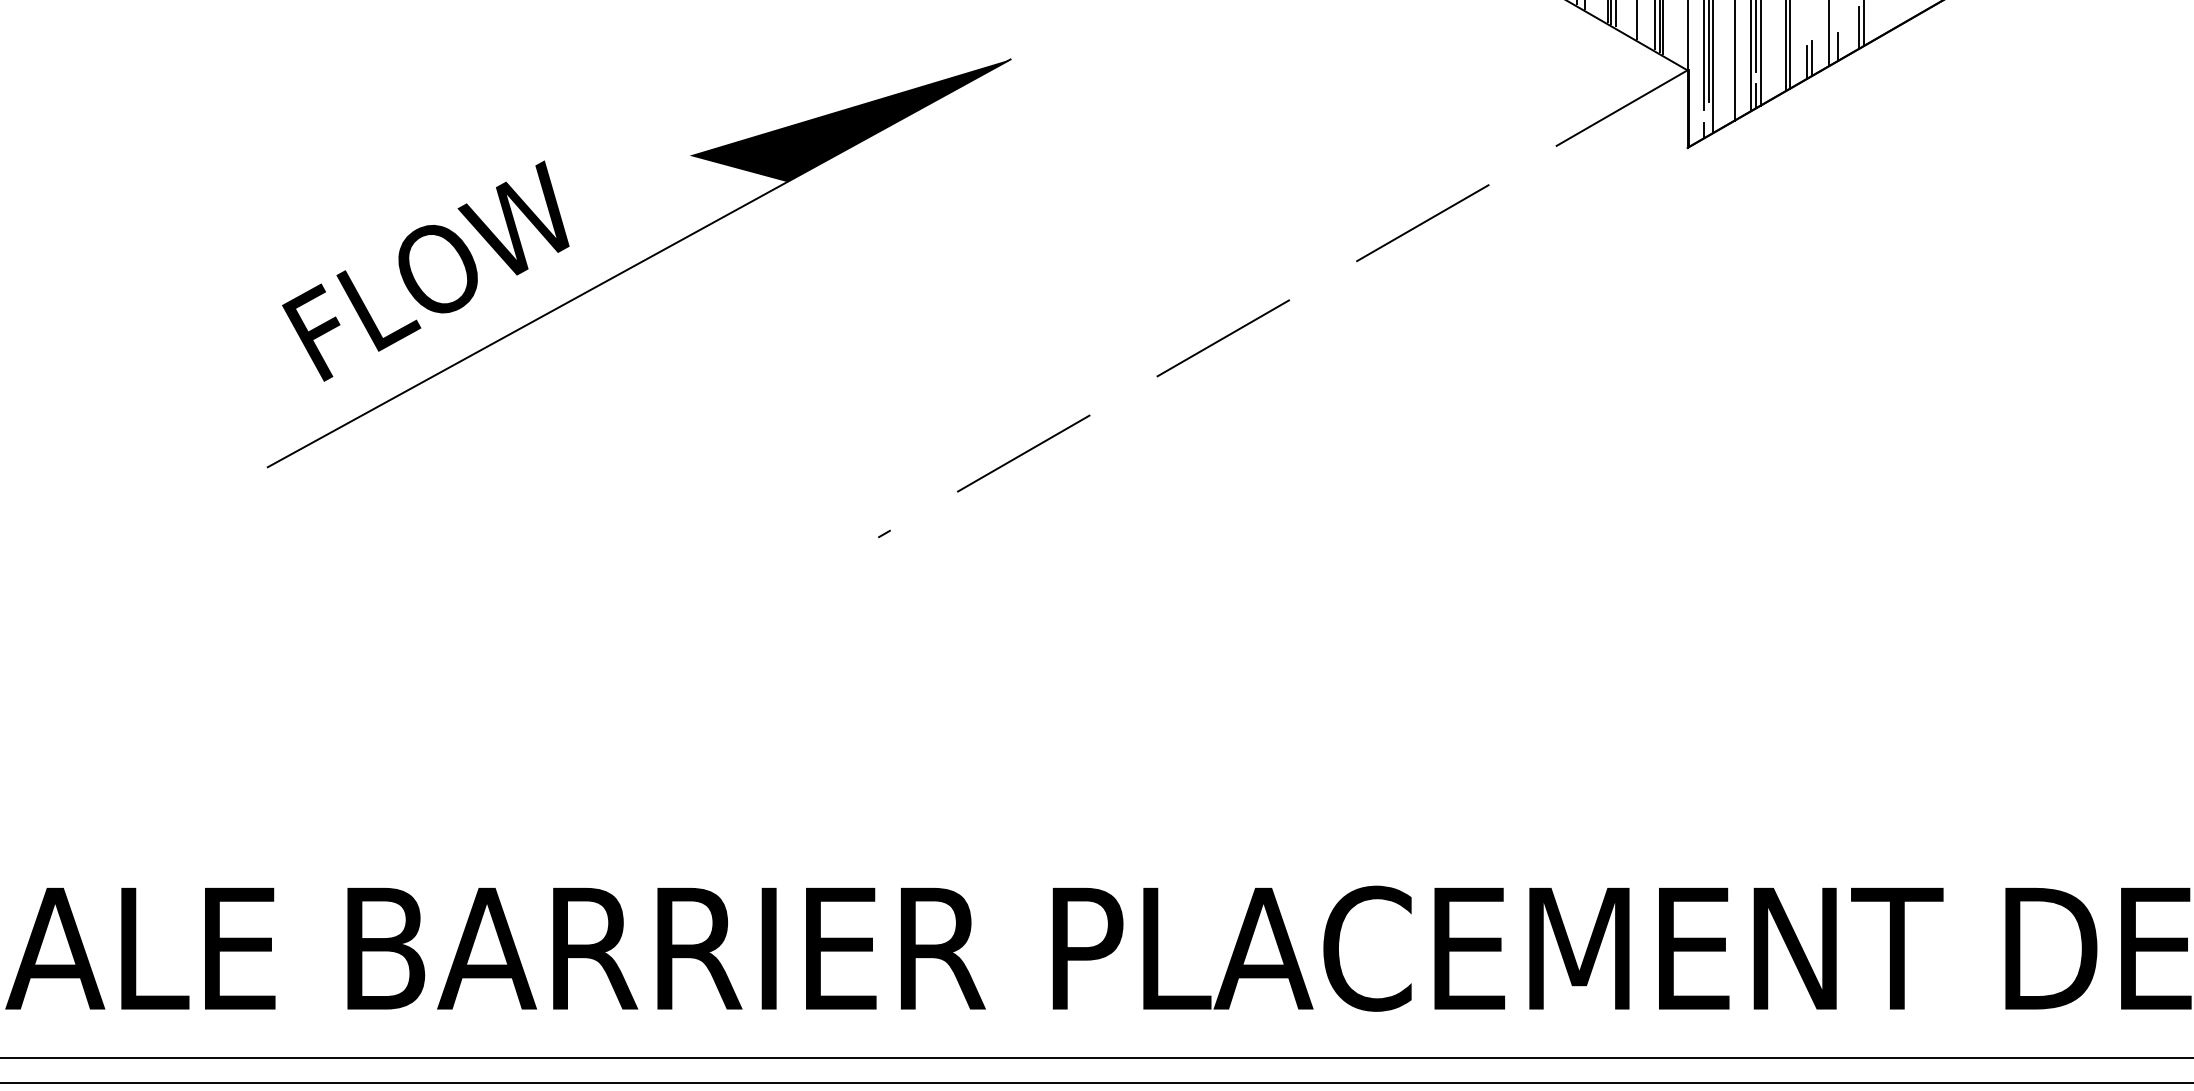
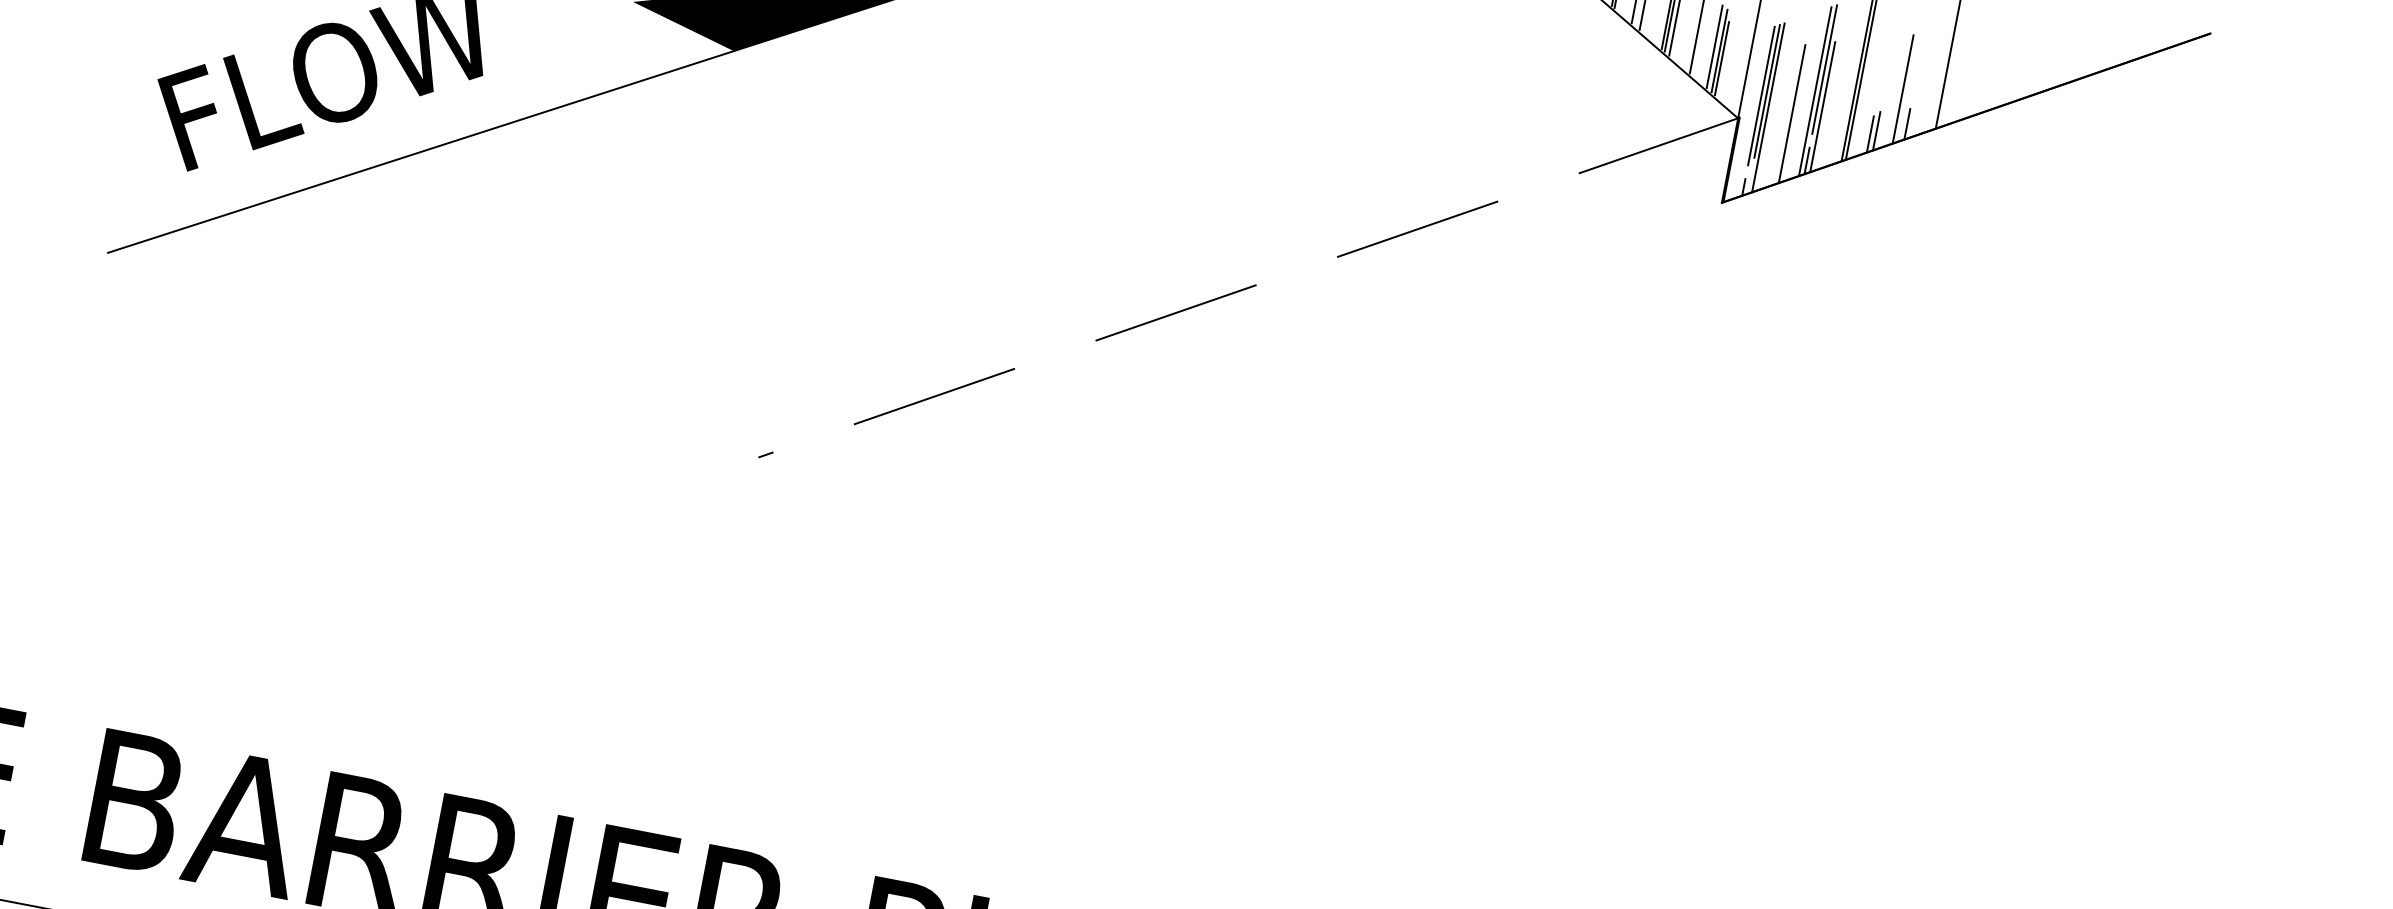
line: (1858, 27) -> (1933, 107), removed

